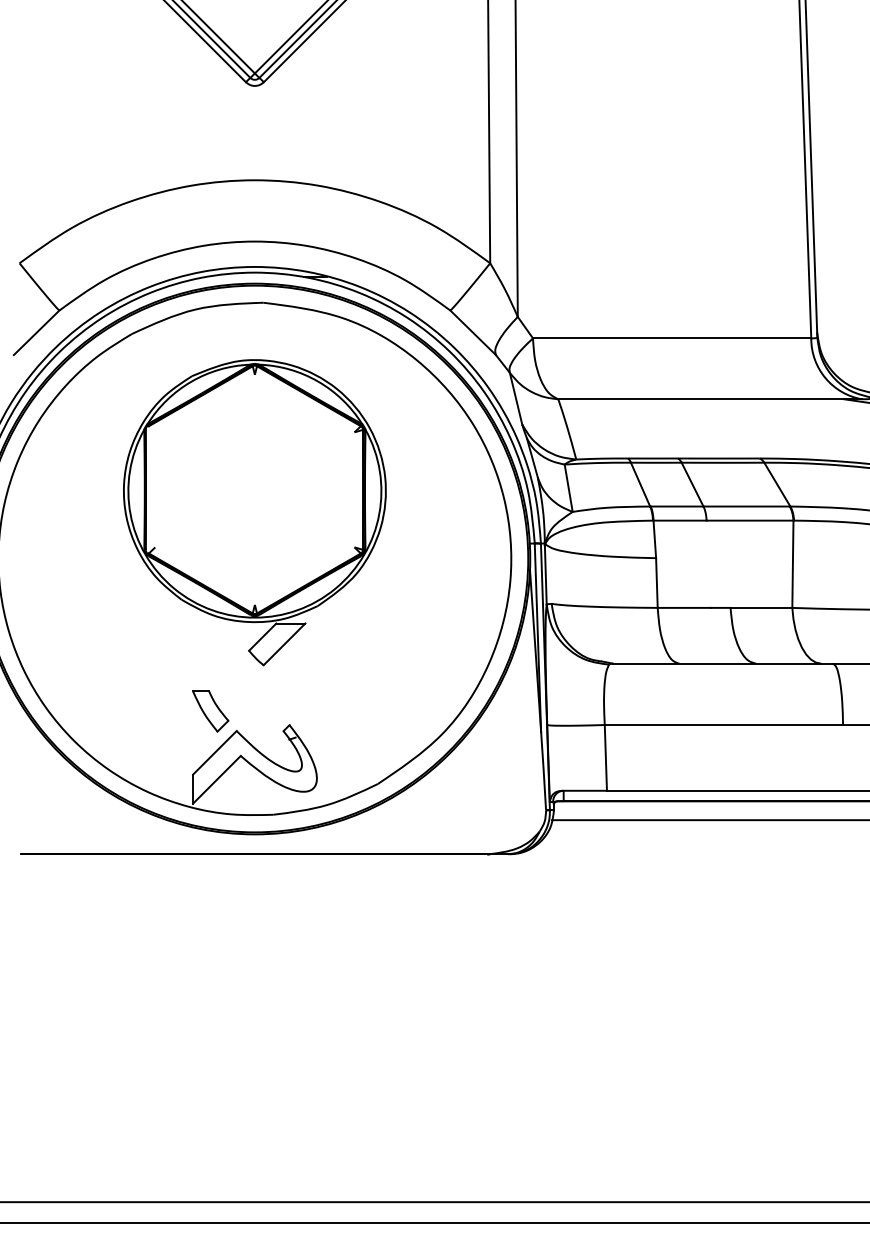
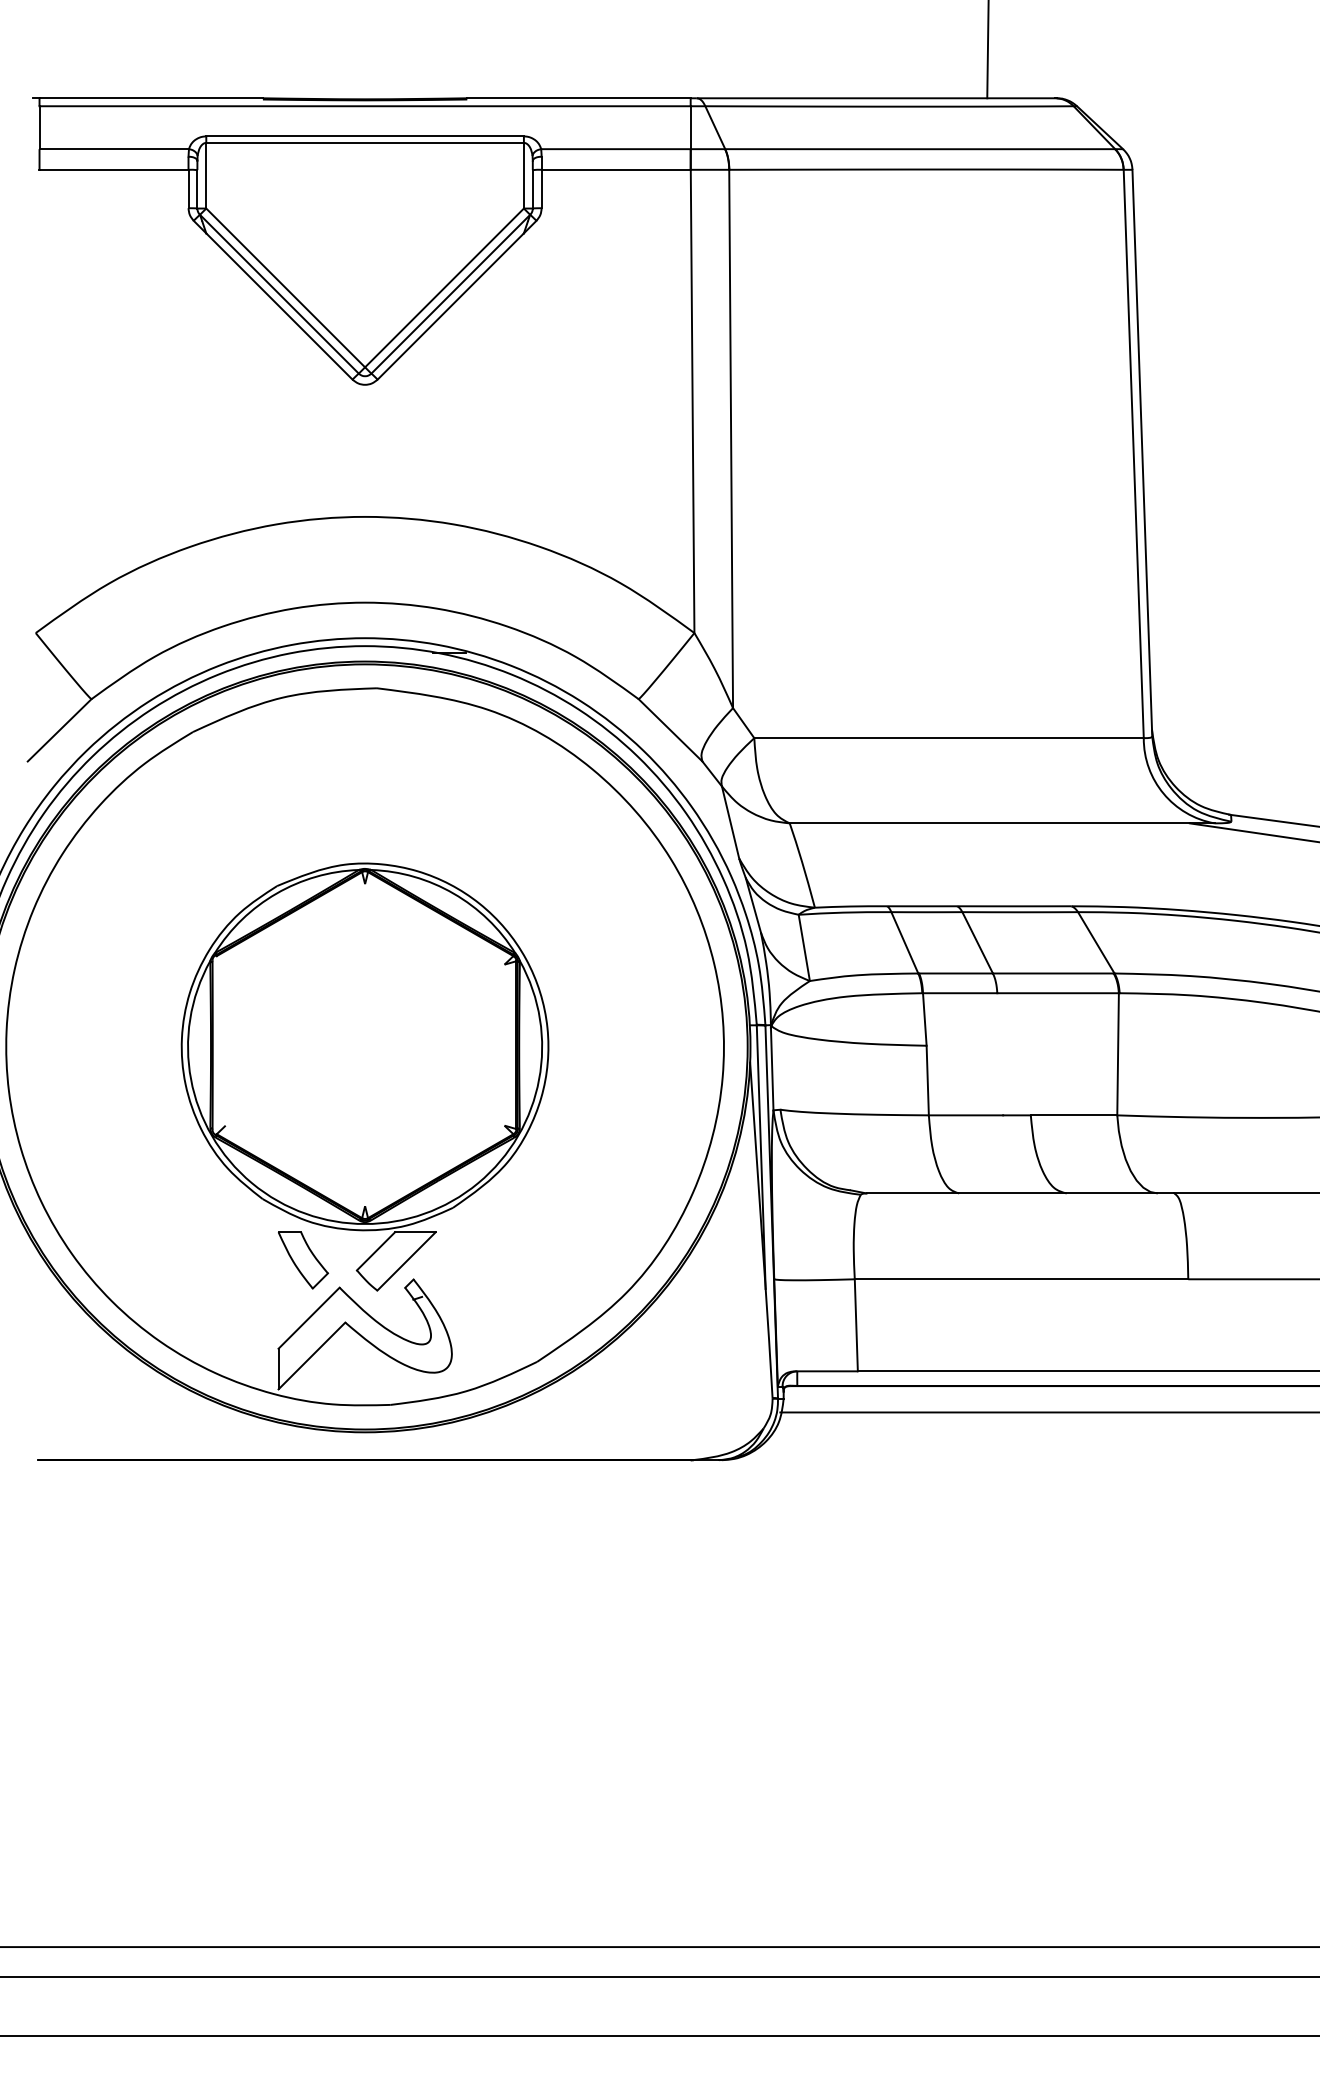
part: (254, 512) -> (364, 1076), moved

